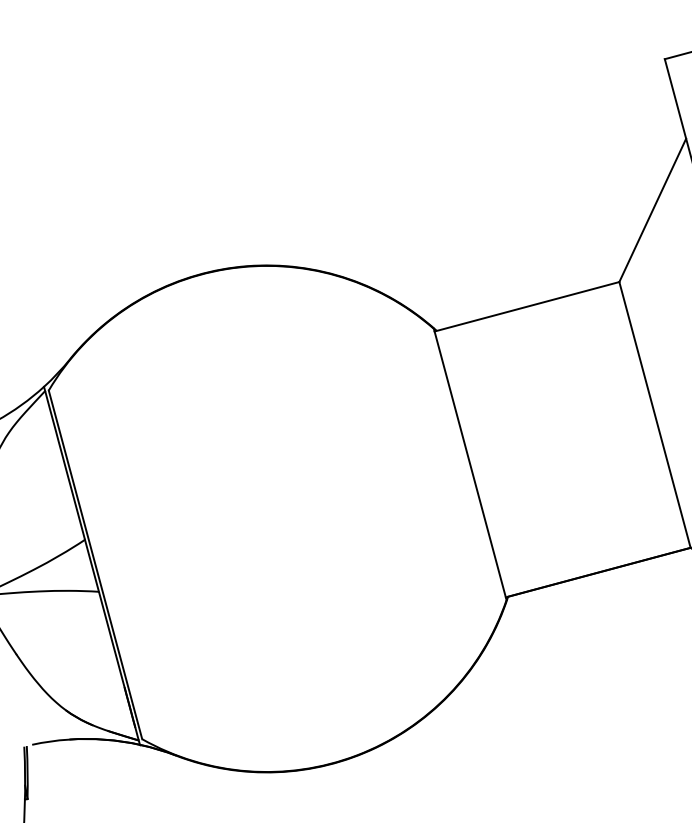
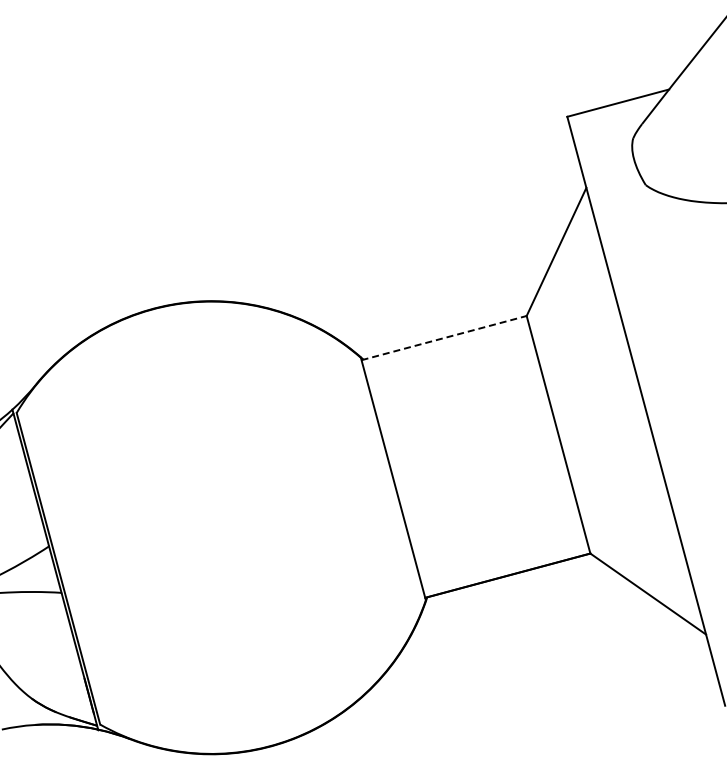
line: (527, 306) -> (444, 337), solid -> dashed

